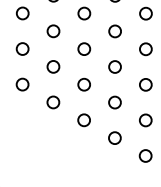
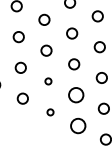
circle: (83, 84) -> (47, 81), size x0.6
circle: (114, 102) -> (75, 95), size x1.4
circle: (83, 120) -> (50, 112), size x0.6
circle: (114, 137) -> (77, 125), size x1.4

